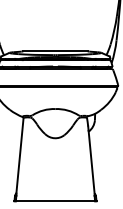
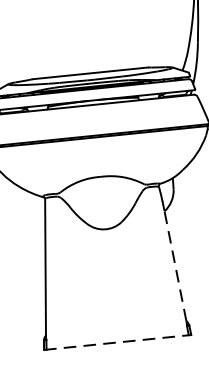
line: (91, 161) -> (175, 264), solid -> dashed
line: (55, 201) -> (117, 342), solid -> dashed

